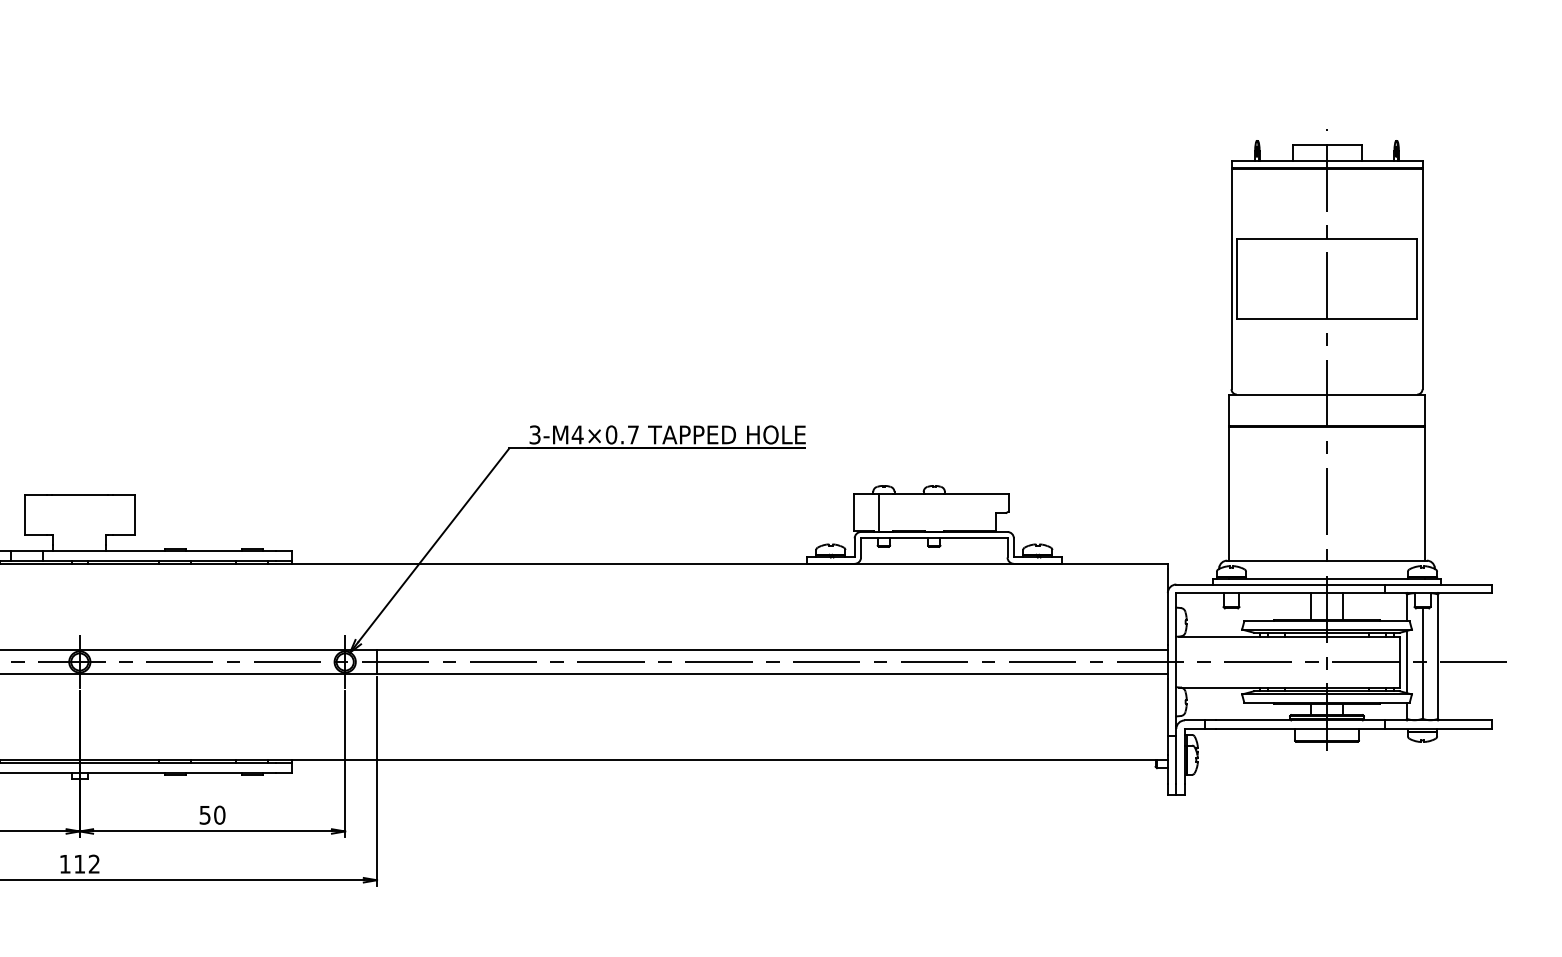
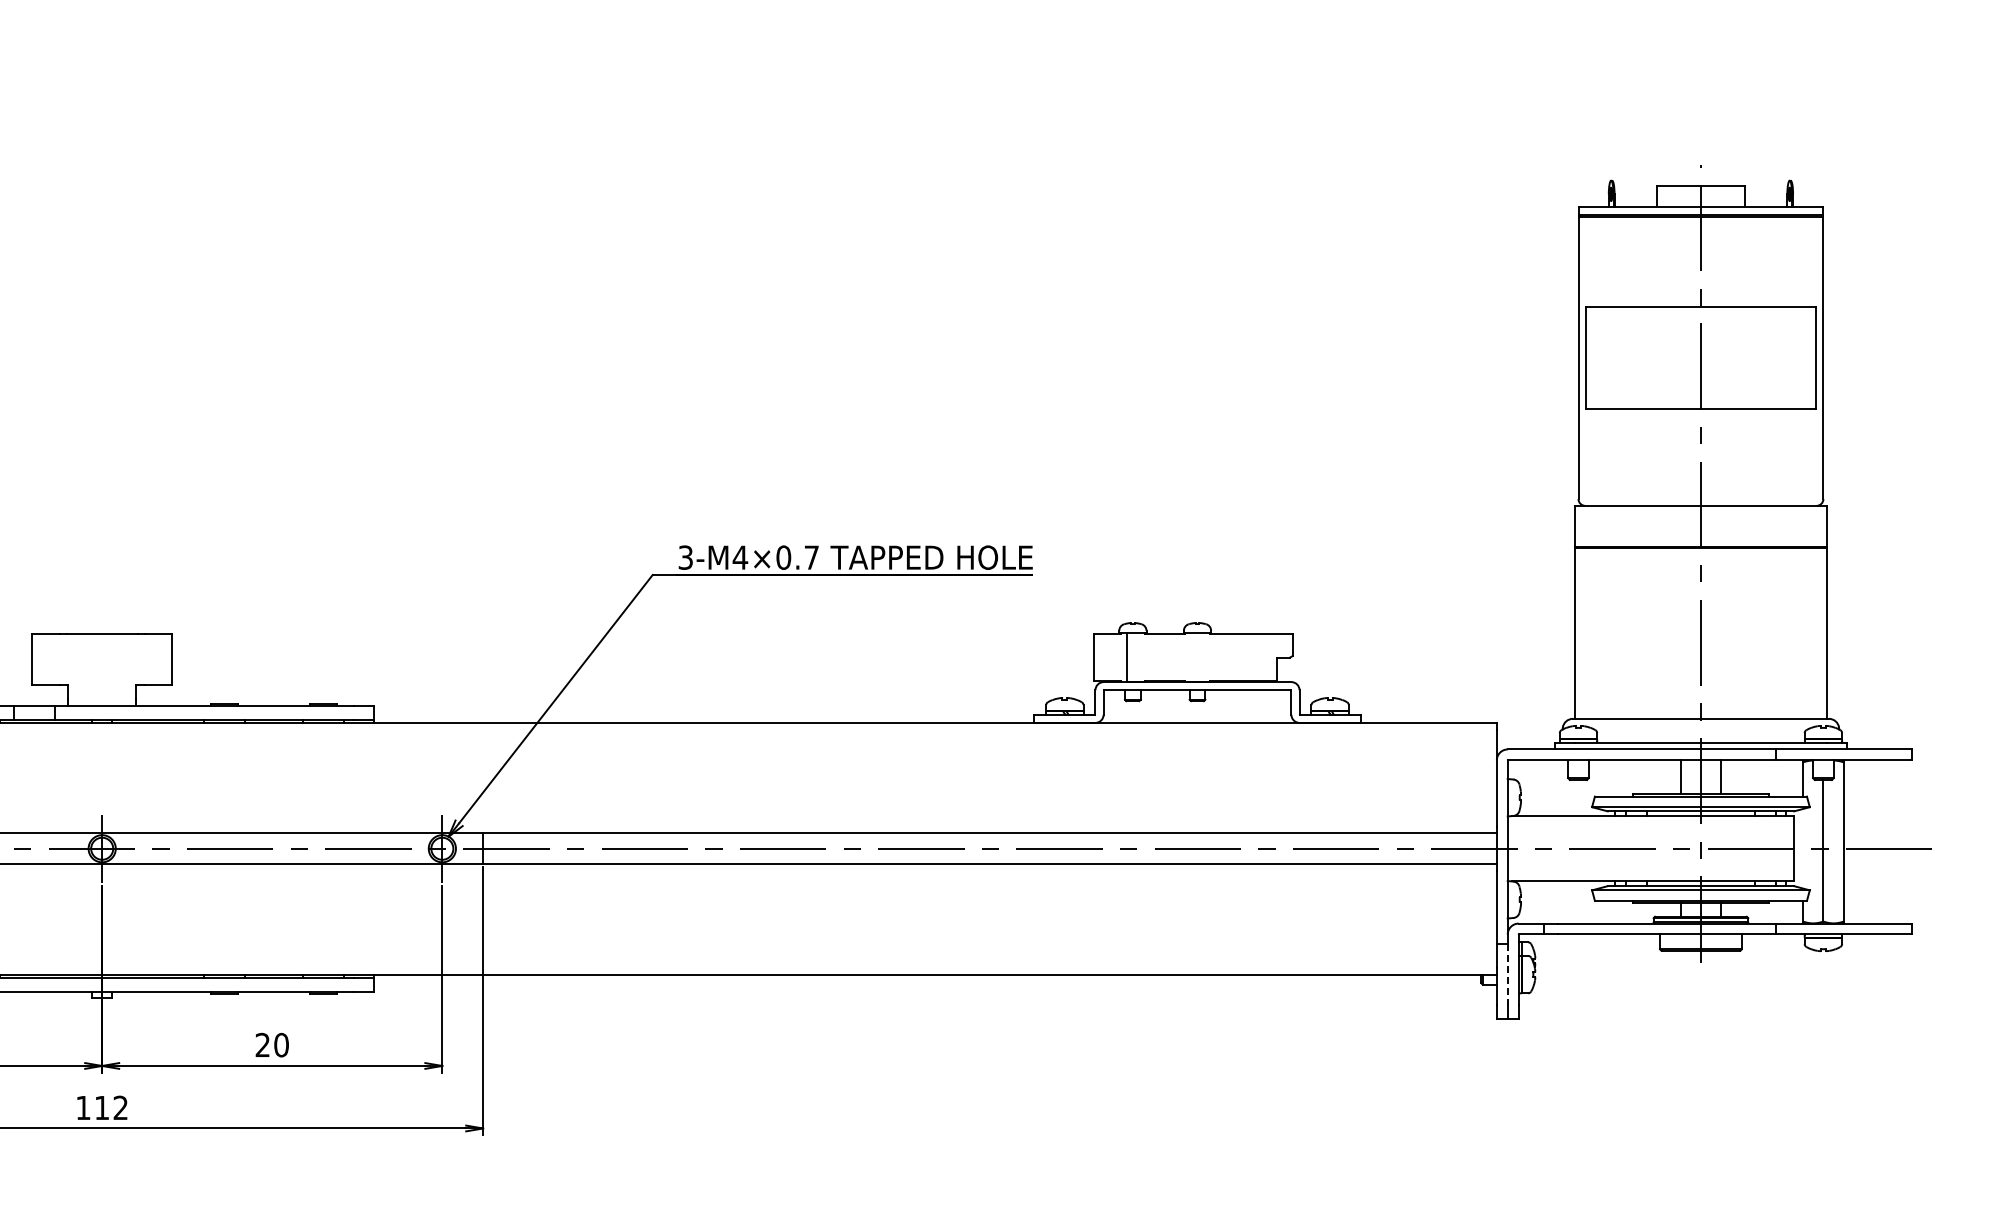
line: (1406, 661) -> (1802, 848), removed
line: (1176, 760) -> (1507, 974), solid -> dashed
text: (204, 814) -> (262, 1044), 50 -> 20

